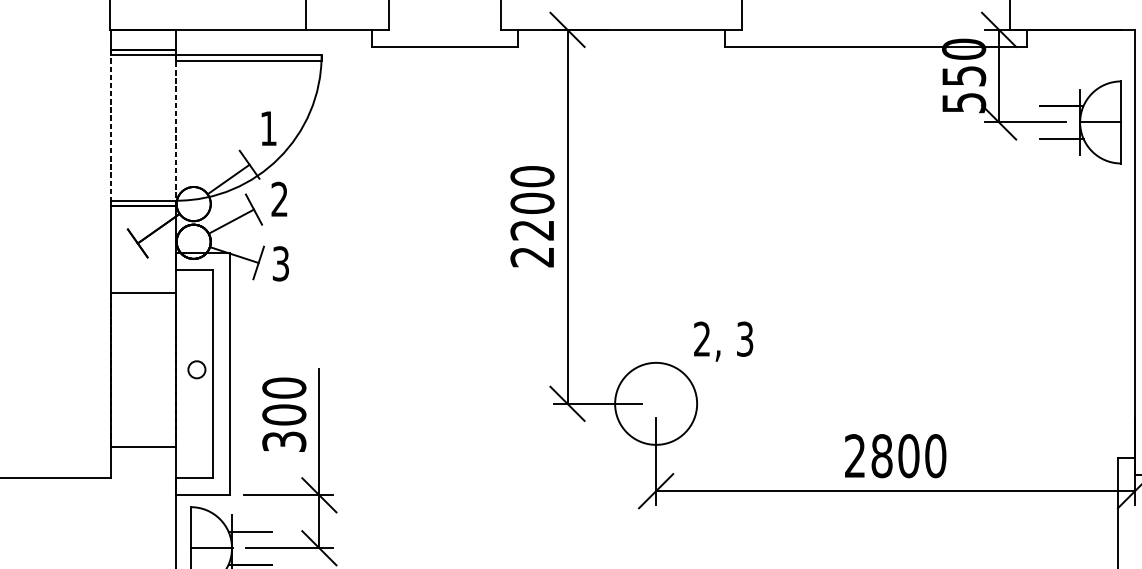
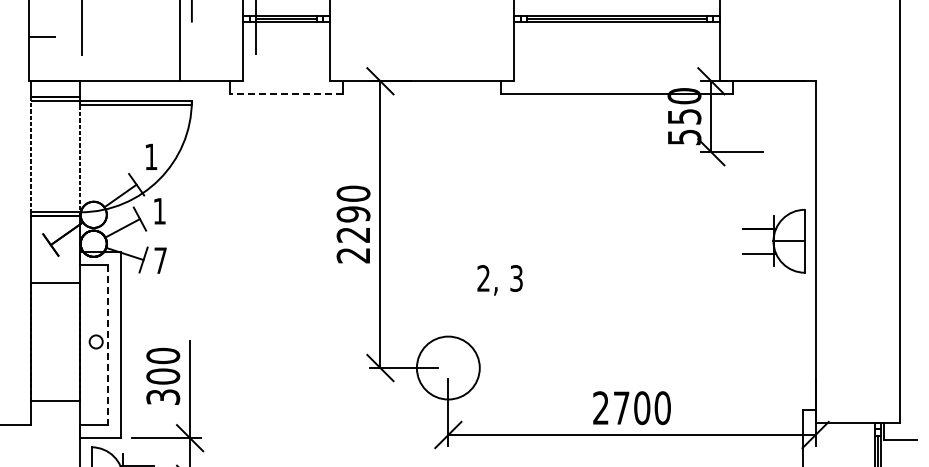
line: (443, 47) -> (285, 94), solid -> dashed
part: (1080, 121) -> (773, 240), moved
text: (279, 198) -> (159, 210), 2 -> 1
text: (532, 203) -> (353, 214), 2200 -> 2290
text: (280, 263) -> (160, 260), 3 -> 7
text: (722, 341) -> (499, 280), moved
line: (212, 374) -> (108, 345), solid -> dashed
text: (881, 456) -> (621, 408), 2800 -> 2700

